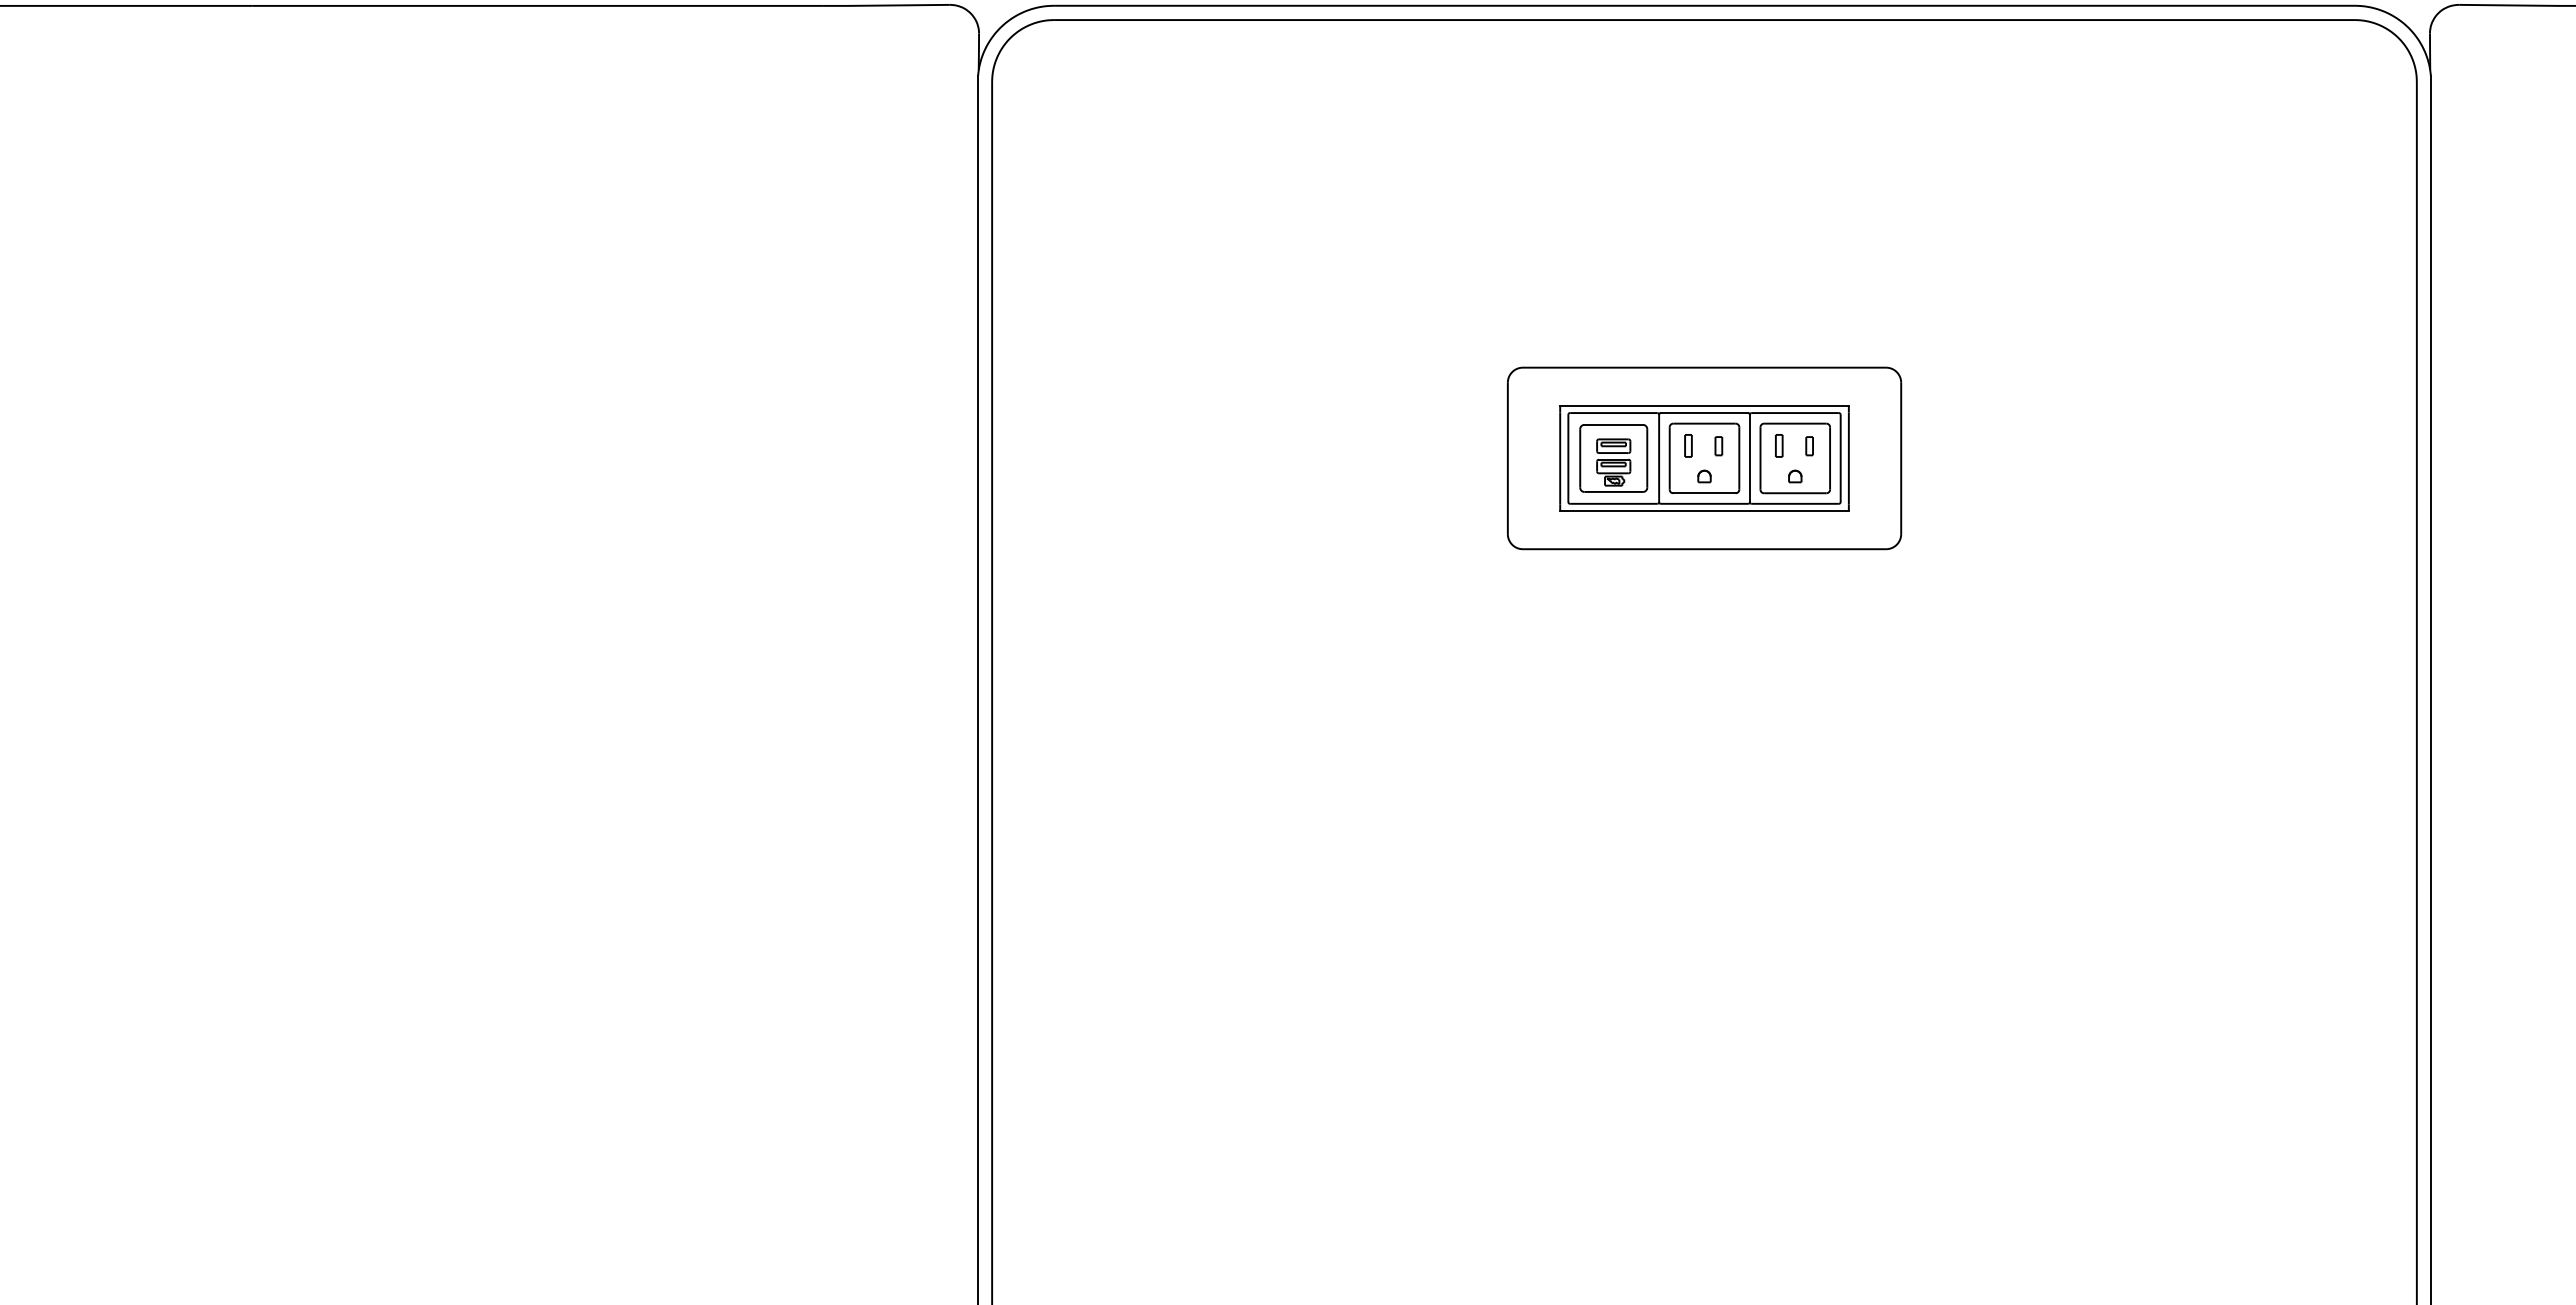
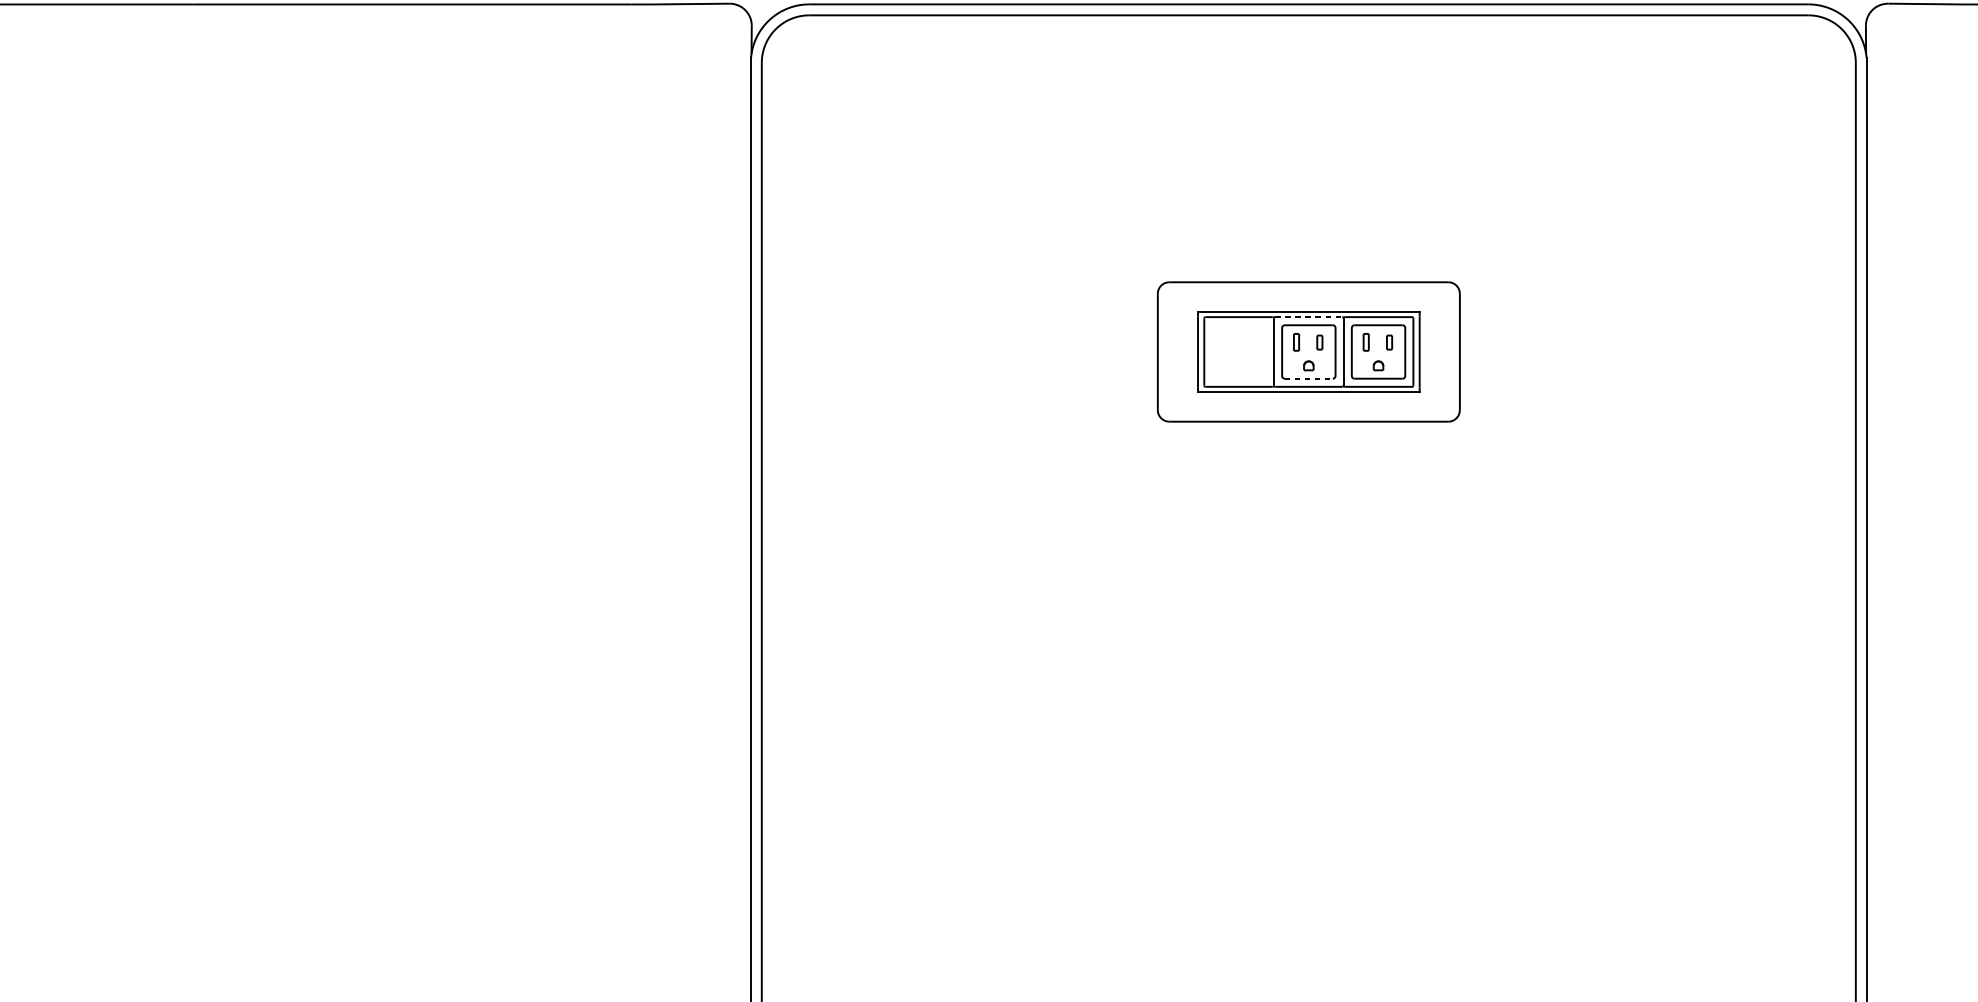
line: (1704, 413) -> (1308, 317), solid -> dashed
part: (1613, 458) -> (1238, 352), removed
line: (1705, 493) -> (1309, 378), solid -> dashed

